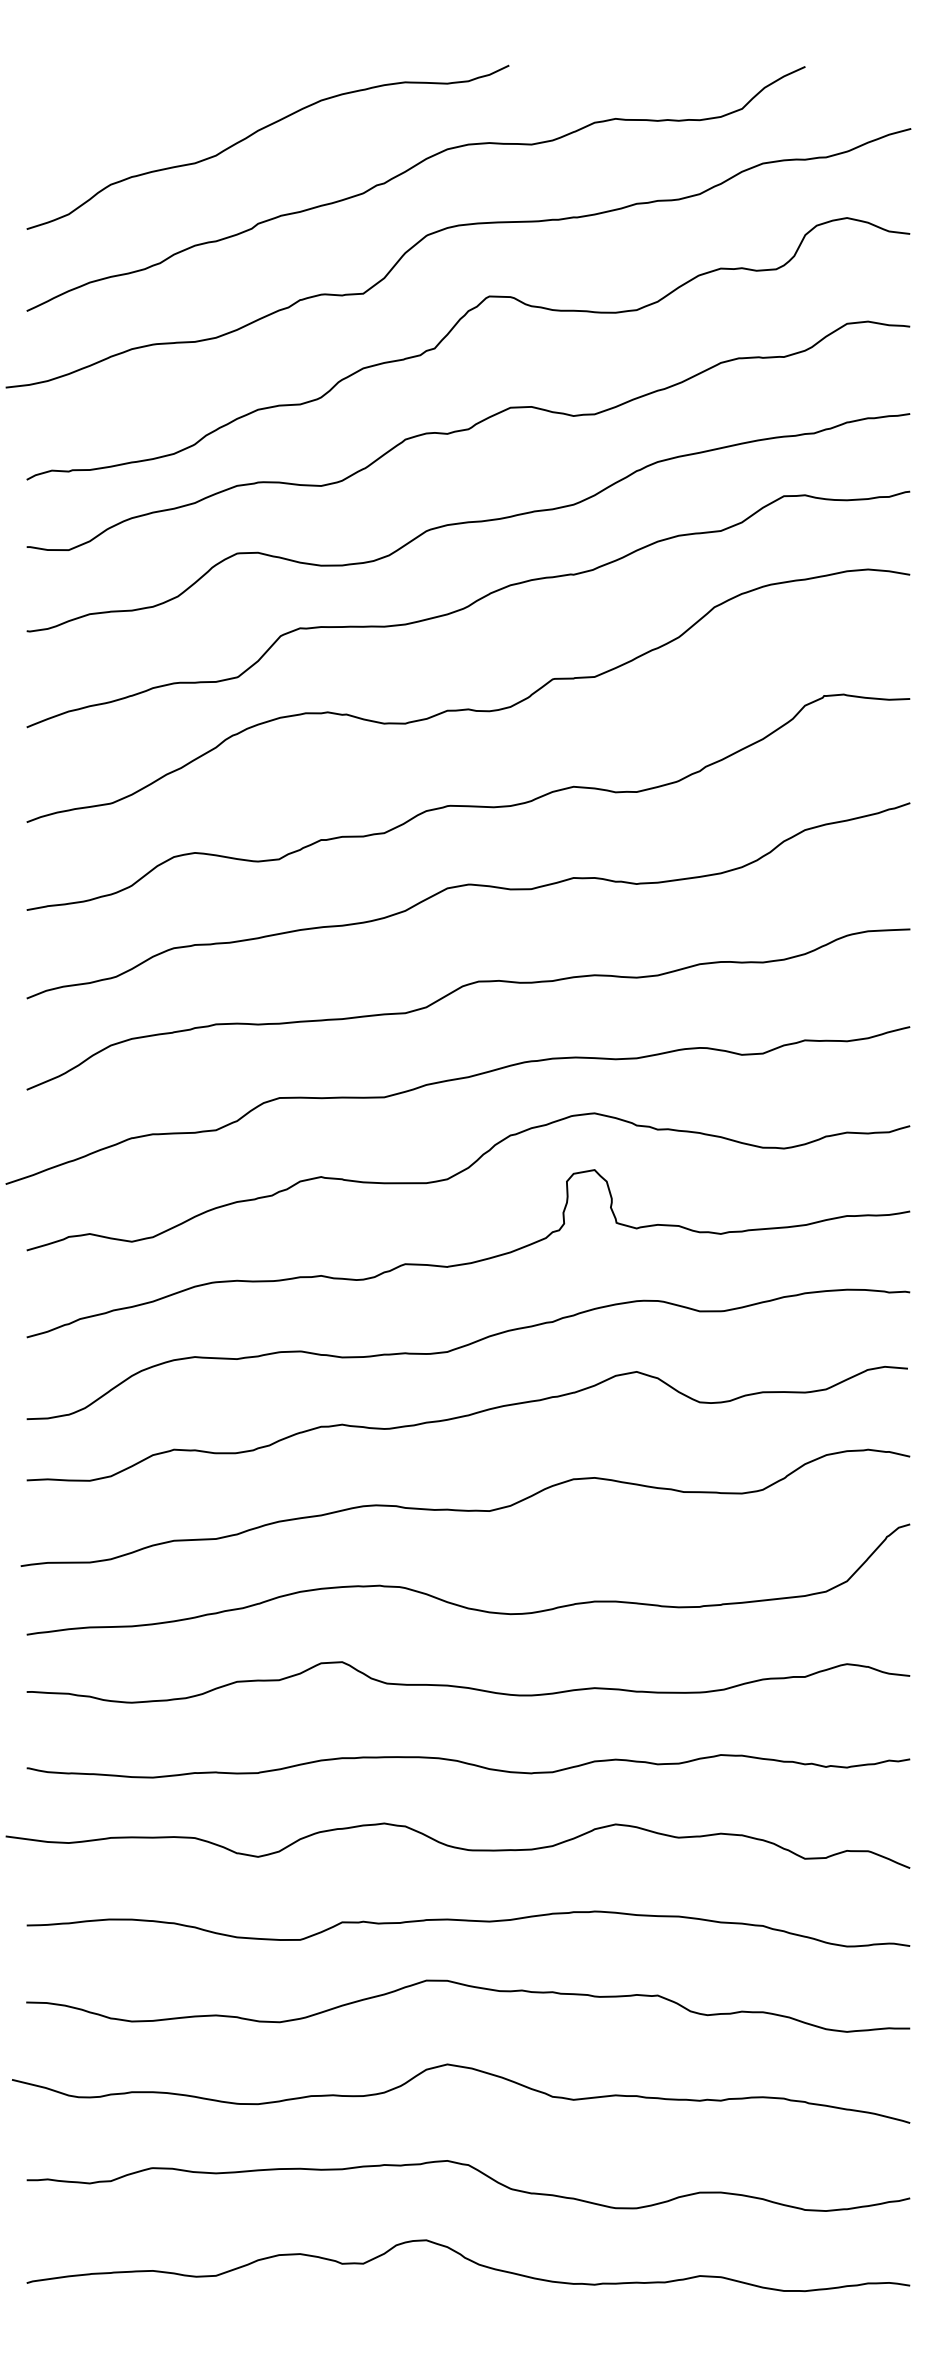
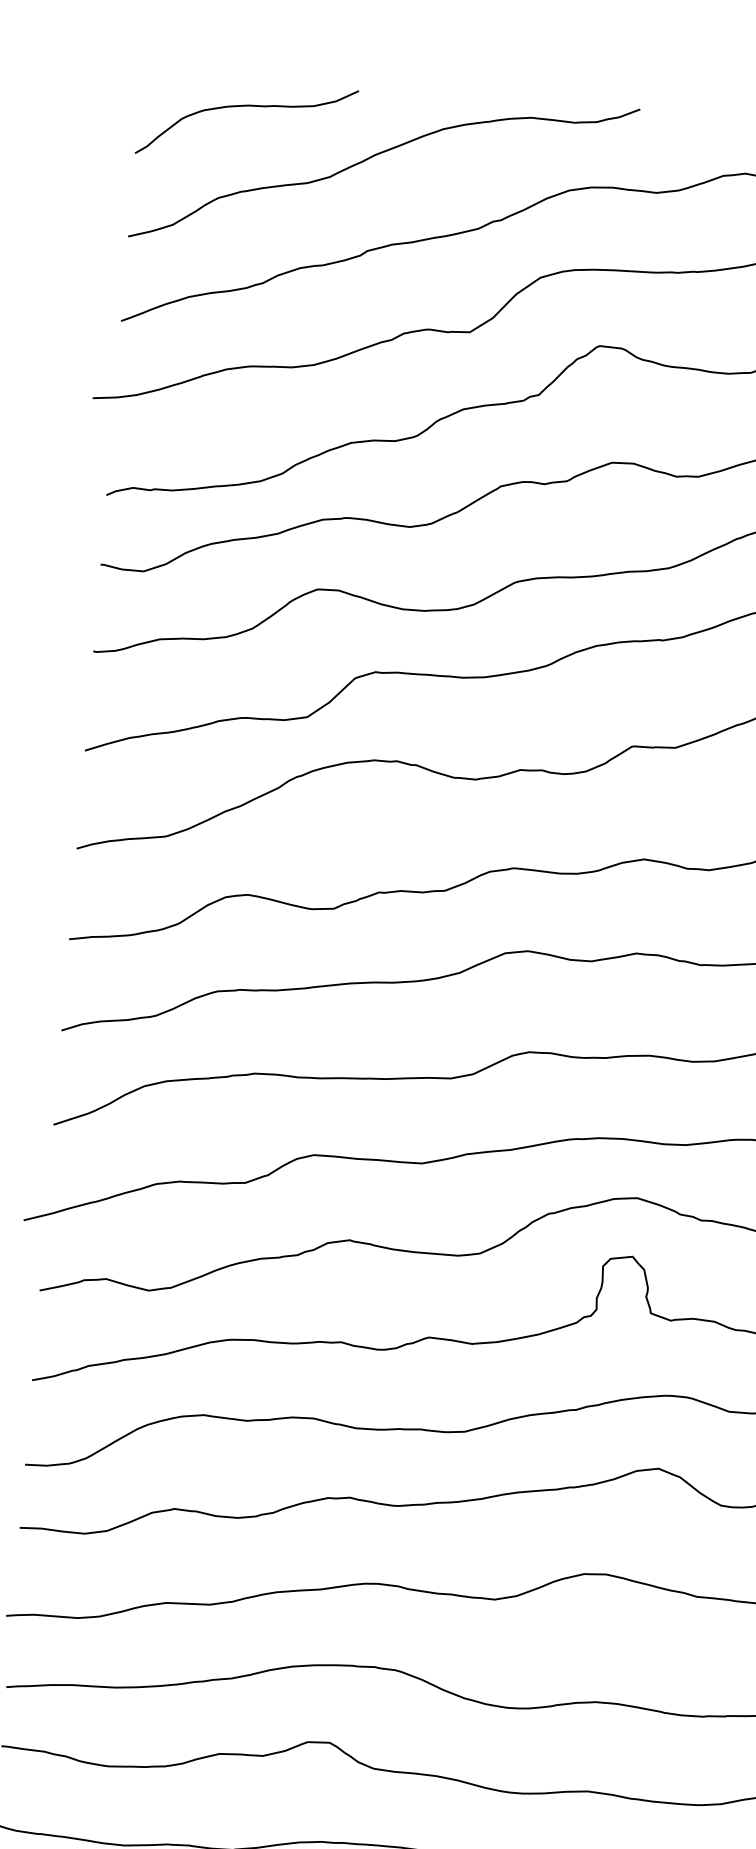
curve: (126, 95) -> (242, 107), added

